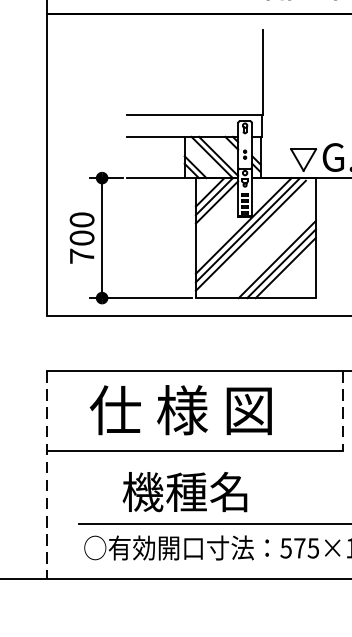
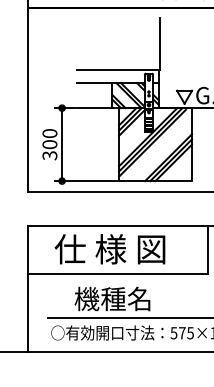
text: (81, 255) -> (49, 155), 700 -> 300
line: (342, 412) -> (208, 250), dashed -> solid
line: (46, 476) -> (28, 289), dashed -> solid

